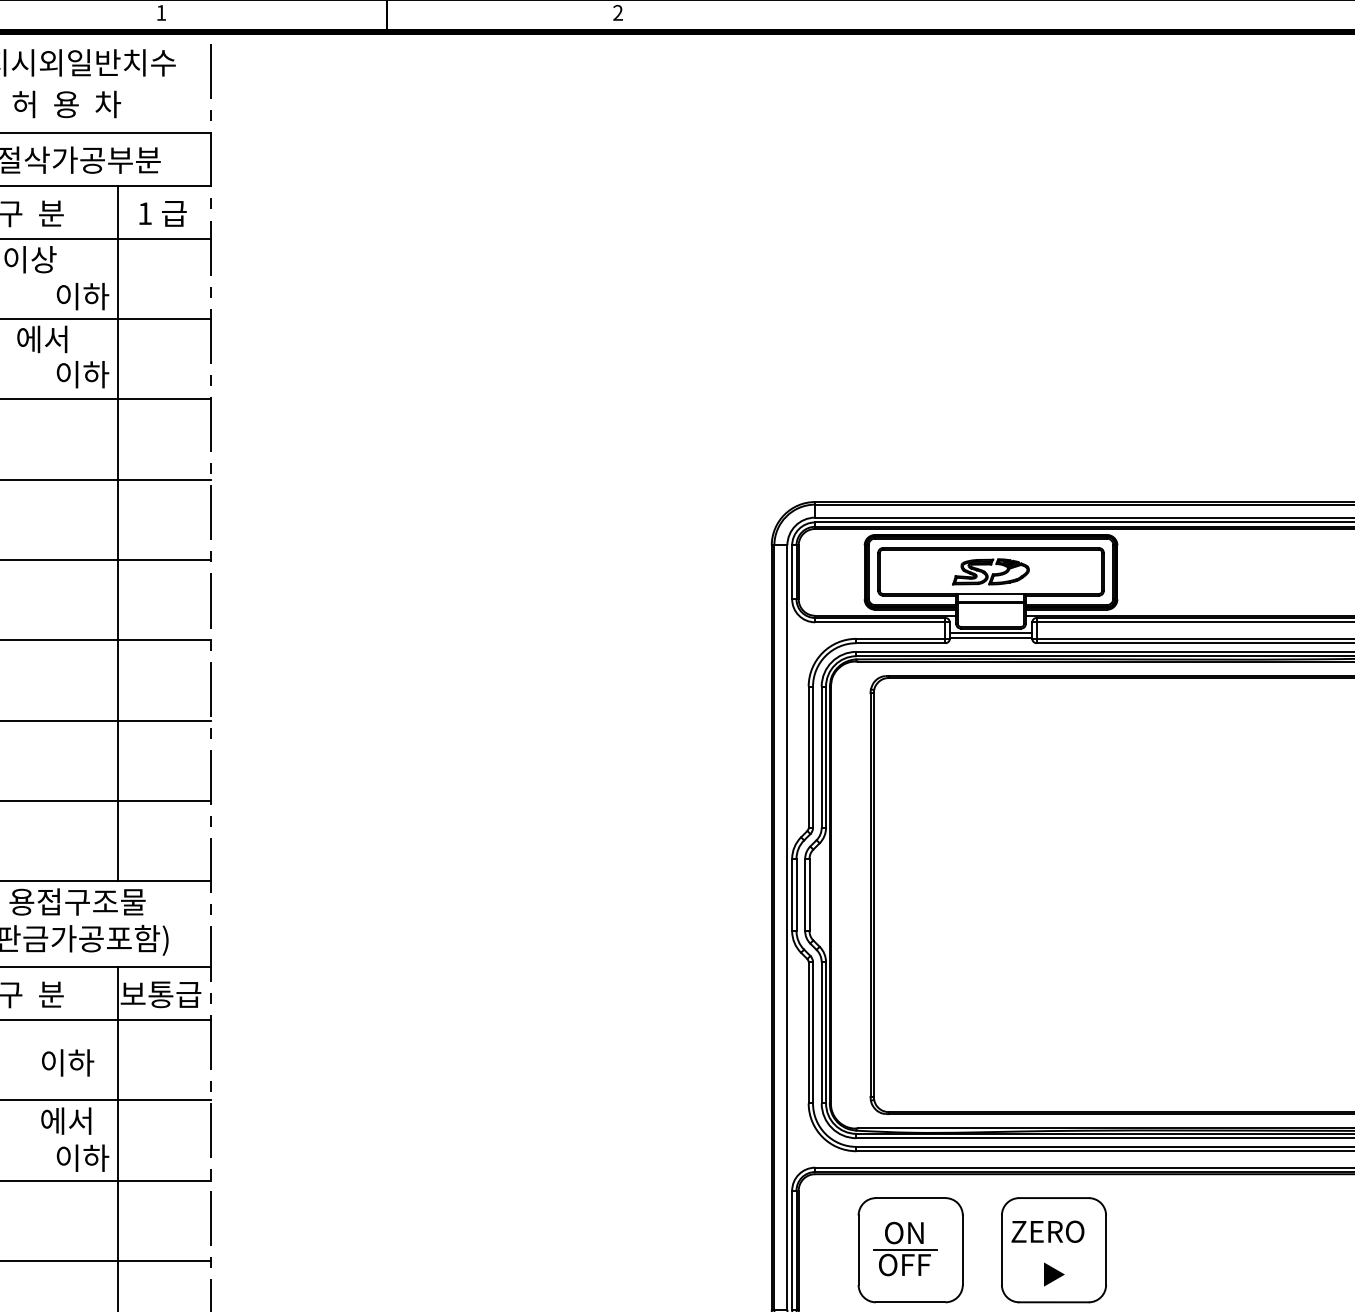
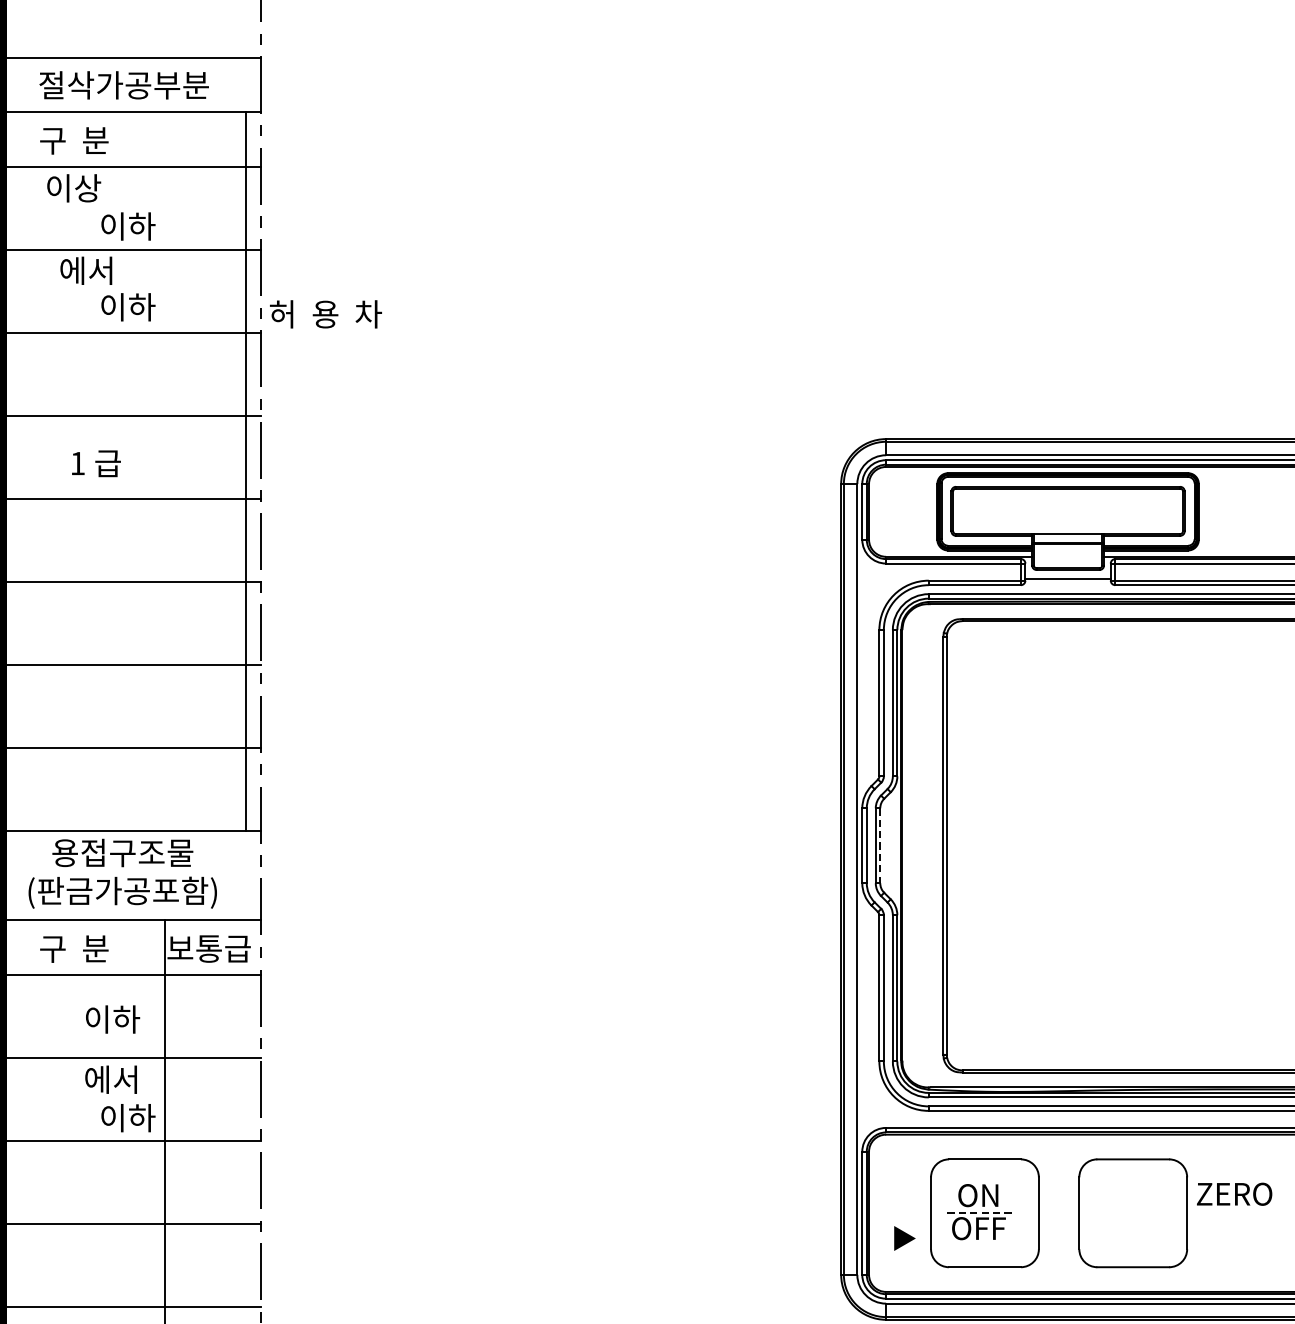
text: (66, 104) -> (325, 314), moved
text: (162, 213) -> (95, 463), moved
line: (118, 533) -> (245, 471), moved
part: (990, 571) -> (1067, 510), removed
line: (990, 633) -> (1067, 575), removed
line: (809, 895) -> (880, 846), solid -> dashed
text: (1047, 1231) -> (1234, 1193), moved
line: (906, 1250) -> (980, 1213), solid -> dashed
part: (1054, 1274) -> (905, 1238), moved

